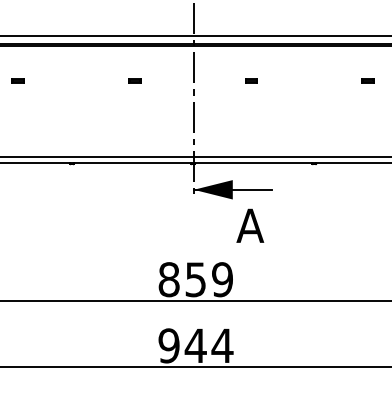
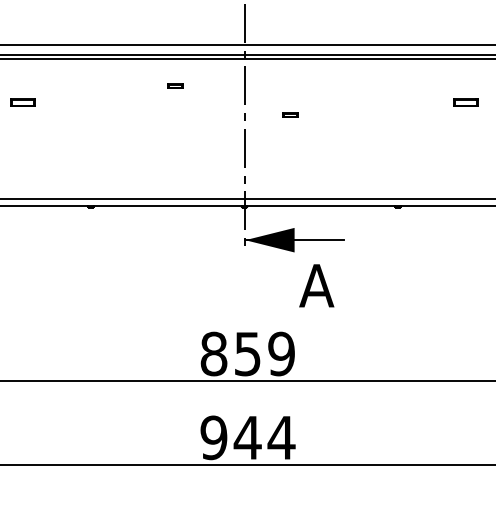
part: (17, 80) -> (22, 101), size x1.6
part: (134, 80) -> (175, 85), moved
part: (251, 80) -> (290, 114), moved
part: (367, 80) -> (465, 101), size x1.6

